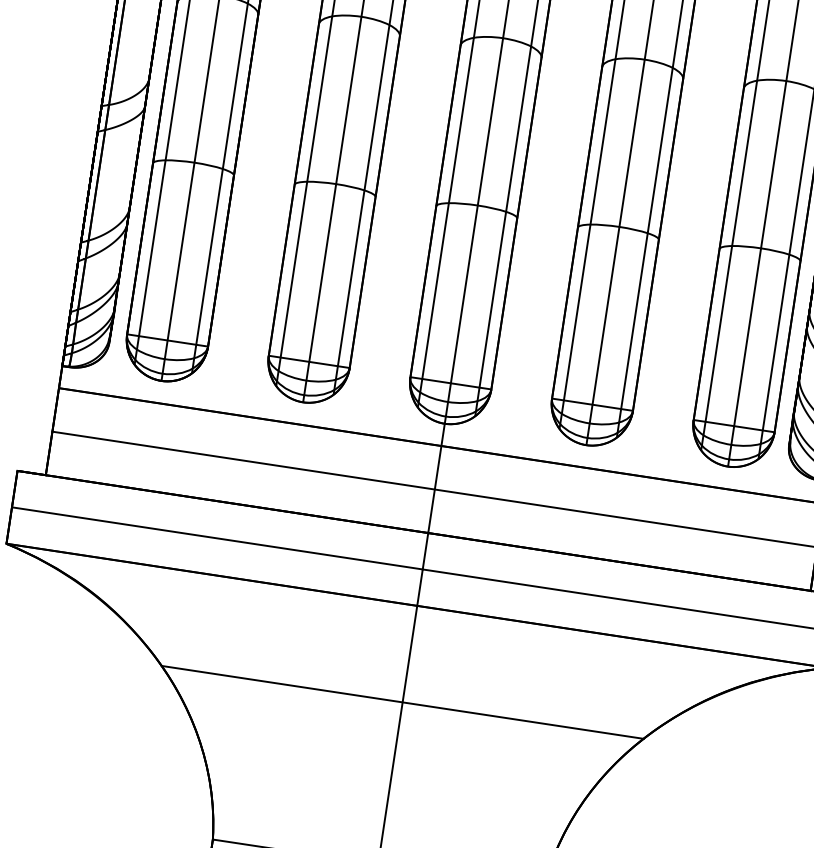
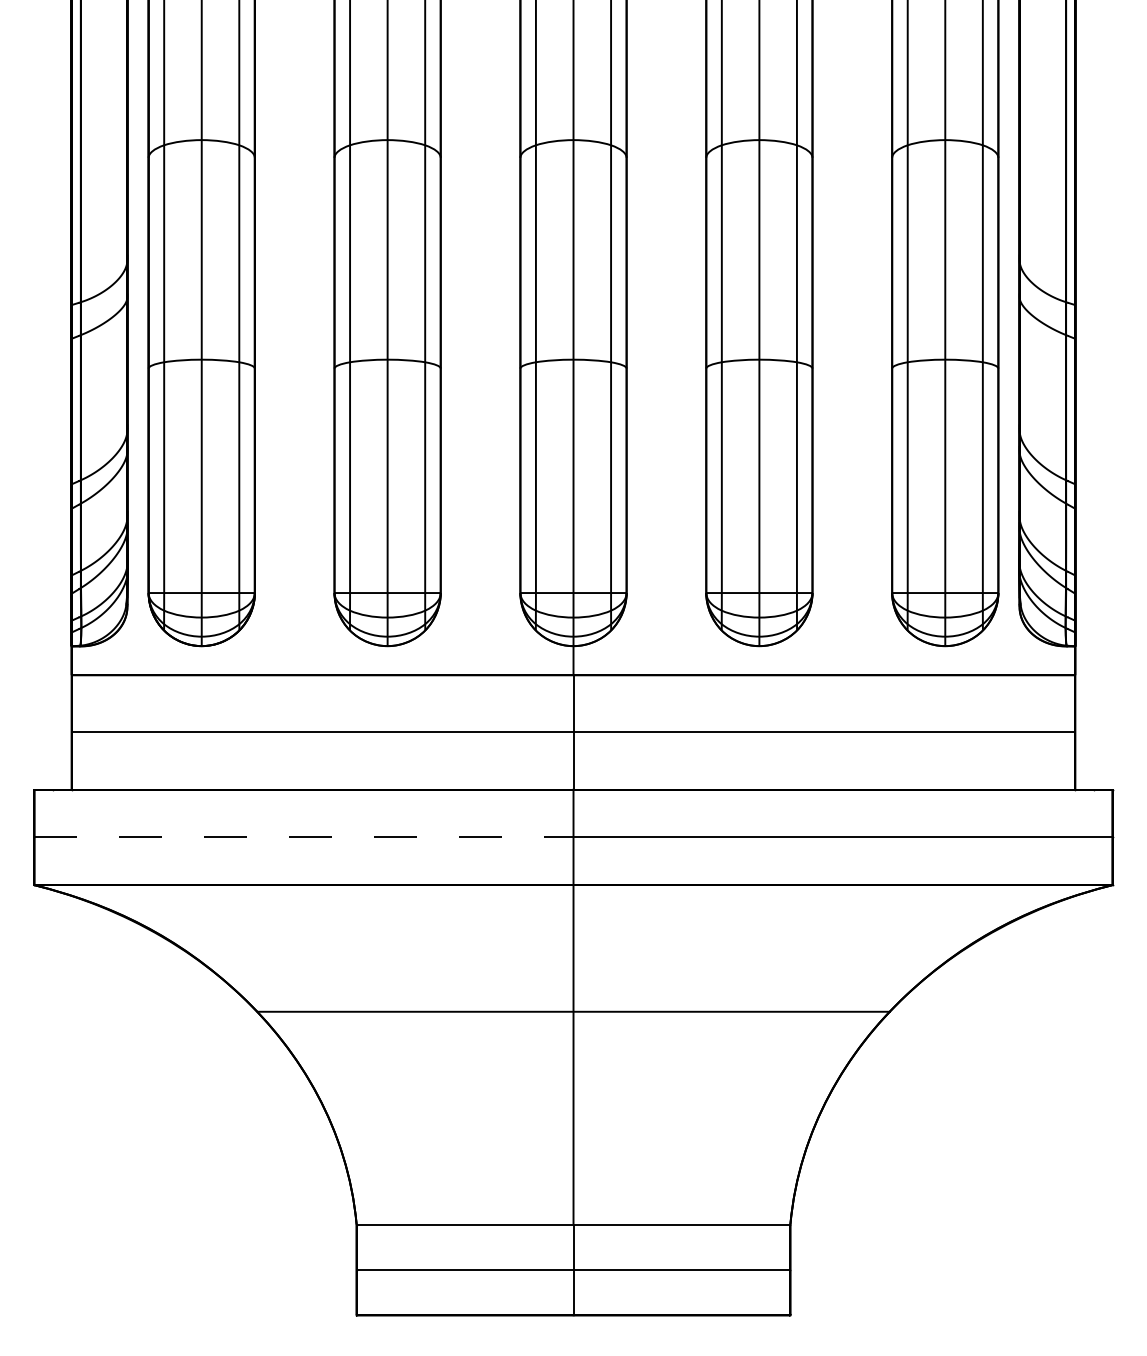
line: (217, 538) -> (303, 837), solid -> dashed

